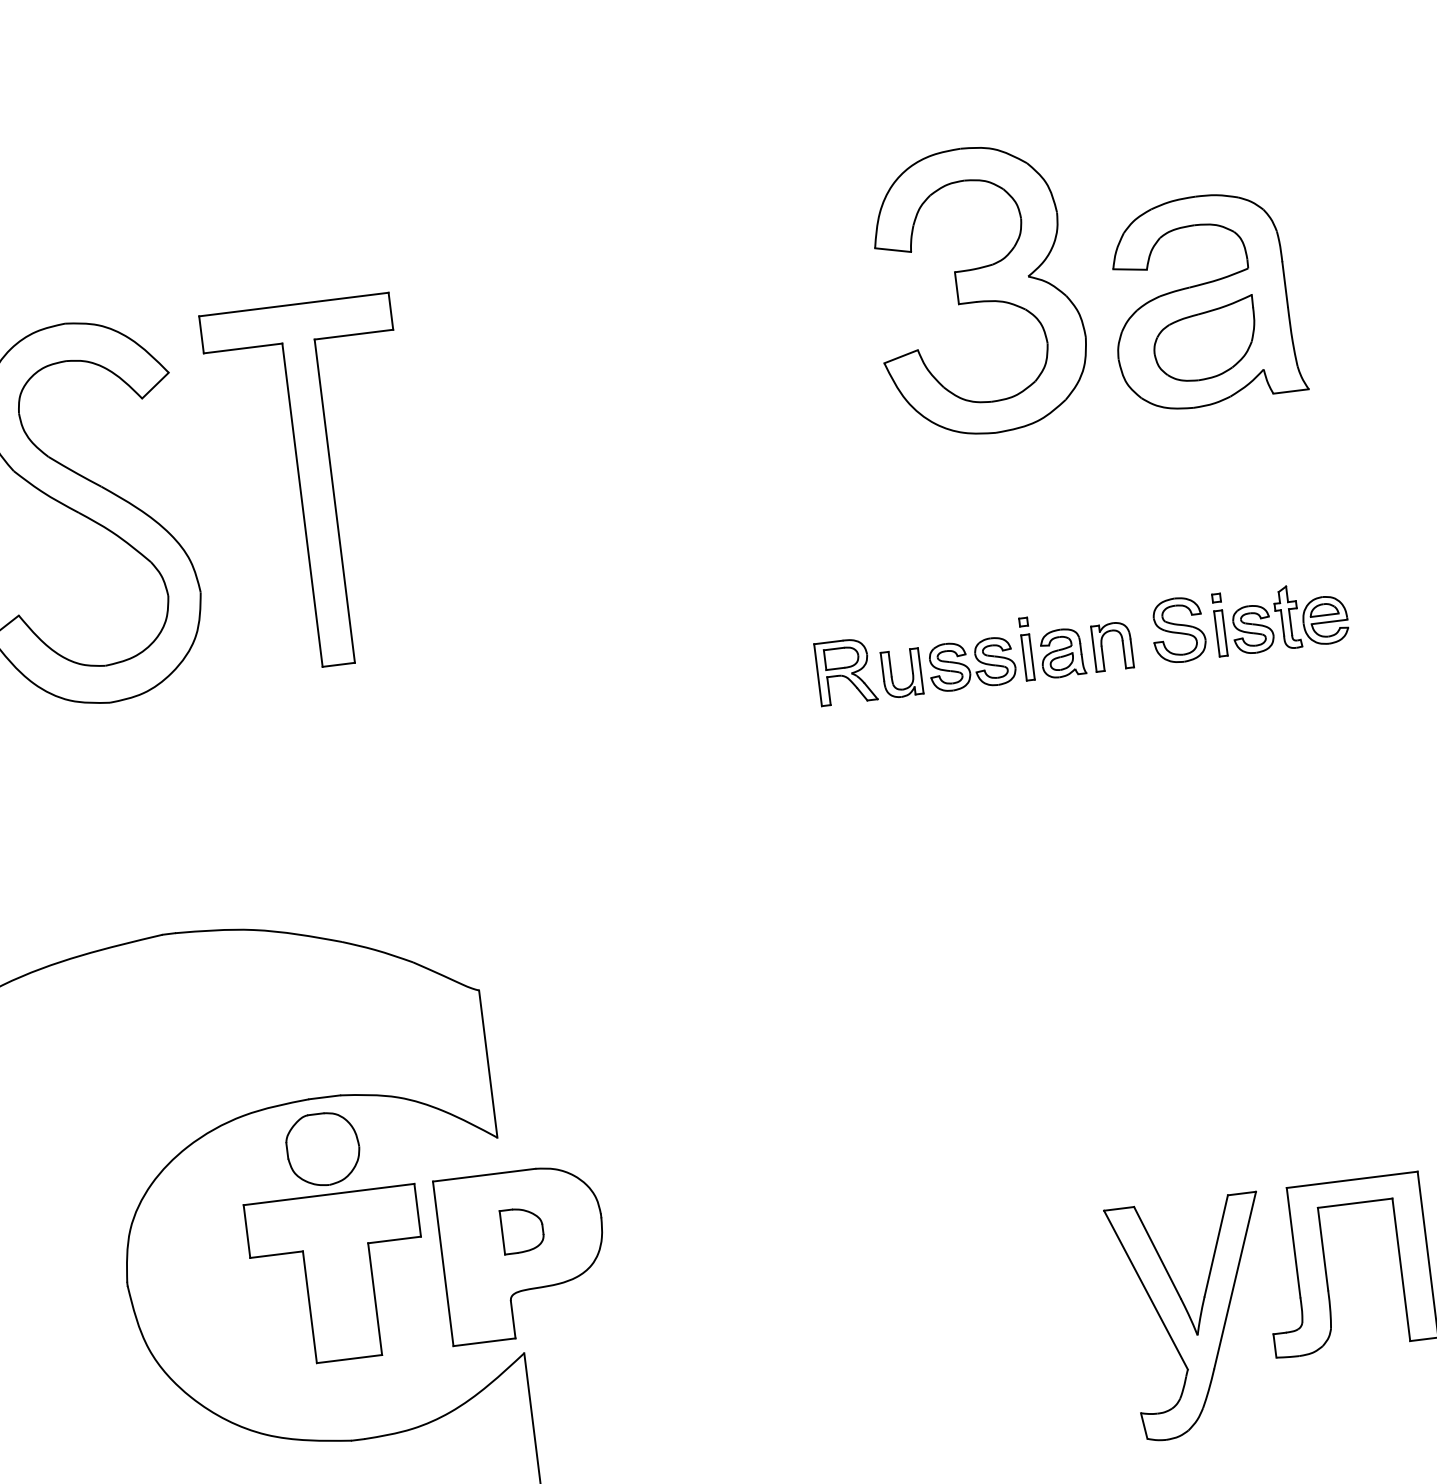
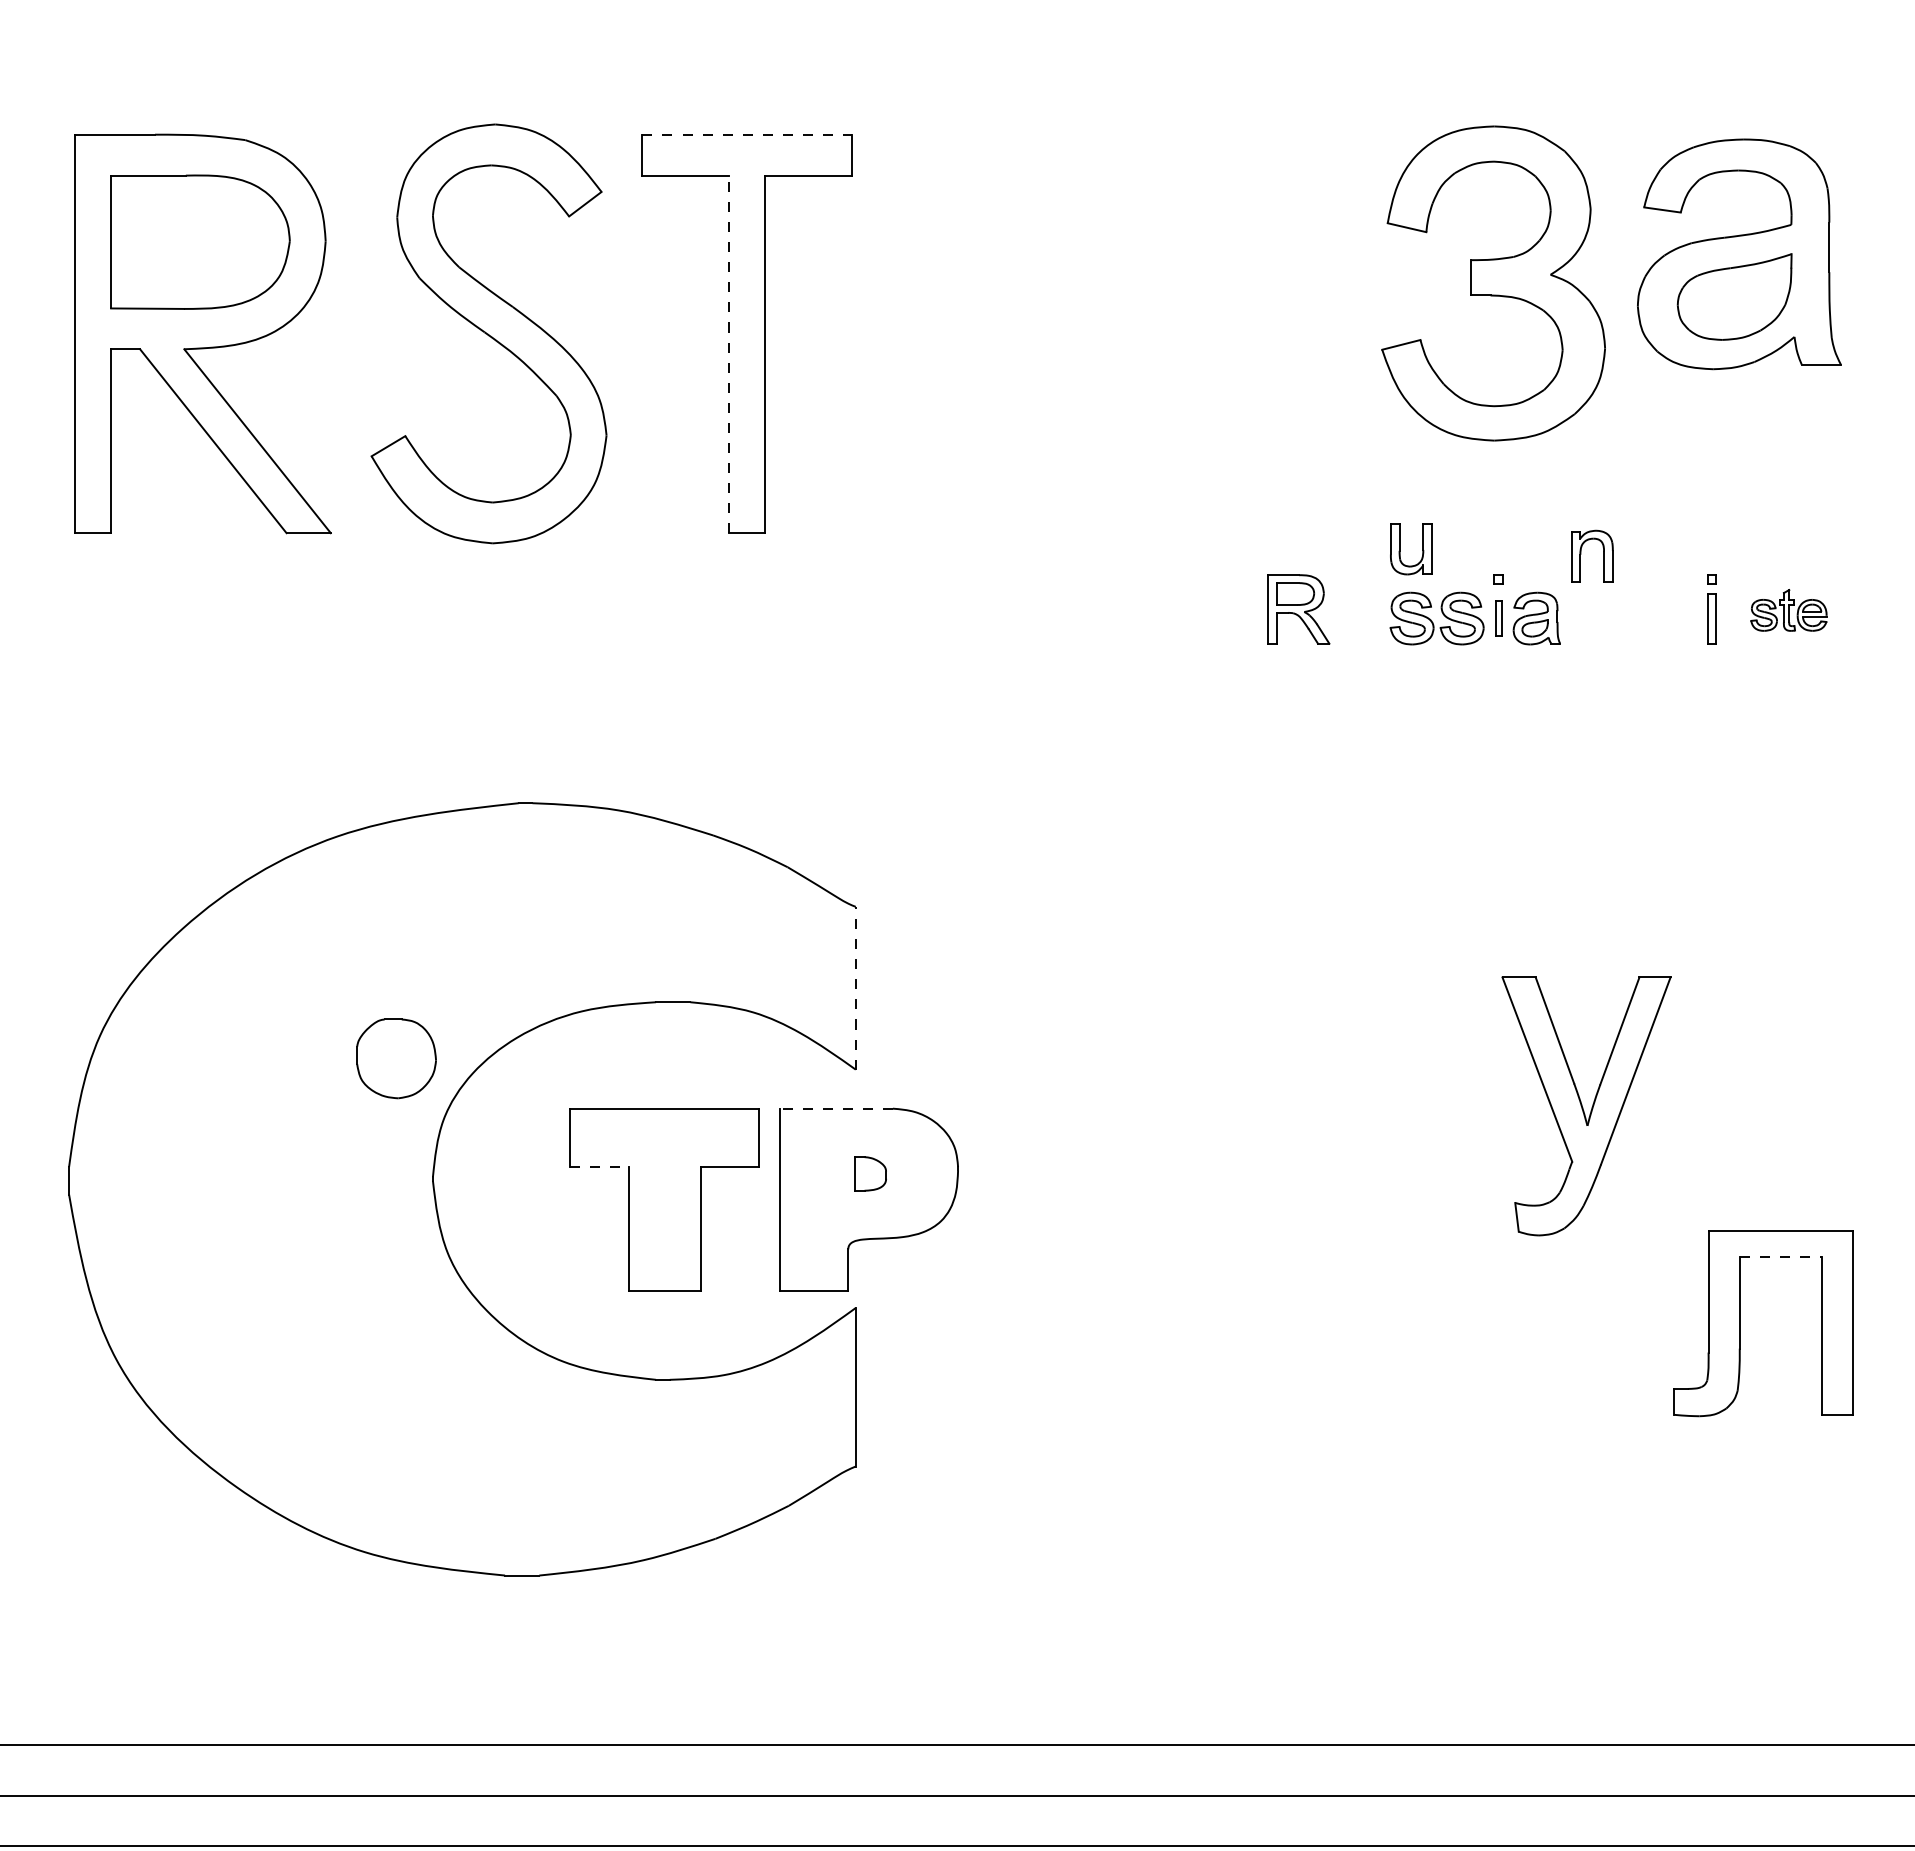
part: (977, 290) -> (1493, 283), moved
line: (294, 304) -> (747, 134), solid -> dashed
line: (302, 505) -> (729, 354), solid -> dashed
part: (1289, 617) -> (1788, 610), size x0.6
part: (1178, 630) -> (1666, 609), removed
part: (1122, 644) -> (1603, 555), moved
part: (1027, 657) -> (1498, 618), size x0.7
part: (892, 675) -> (1400, 549), moved
line: (487, 1063) -> (855, 987), solid -> dashed
part: (323, 1149) -> (396, 1058), moved
line: (484, 1175) -> (836, 1108), solid -> dashed
line: (1355, 1203) -> (1781, 1257), solid -> dashed
part: (522, 1229) -> (870, 1173), size x0.7
line: (276, 1255) -> (599, 1167), solid -> dashed
part: (1194, 1317) -> (1586, 1106), moved

